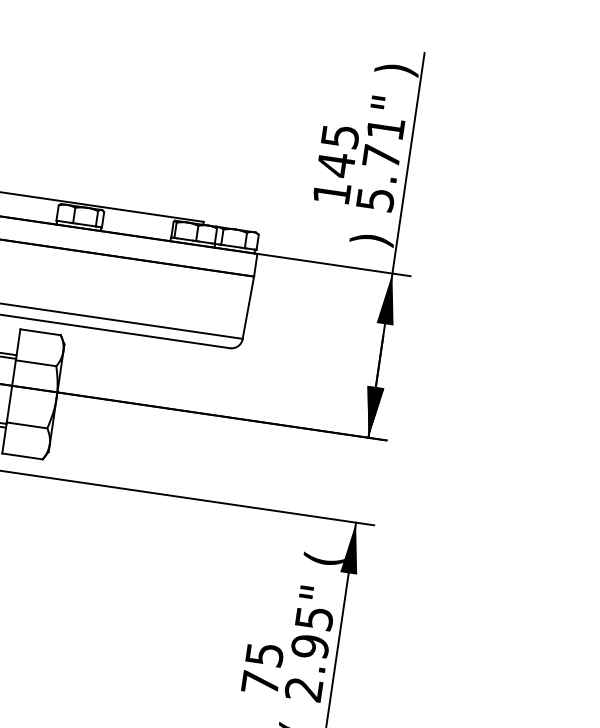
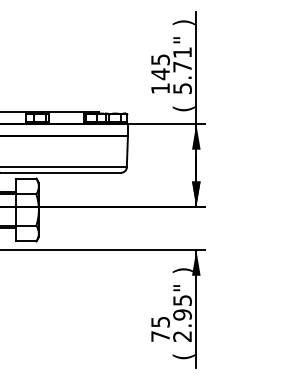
text: (371, 239) -> (183, 108), ) -> (
text: (322, 558) -> (182, 270), ( -> )

